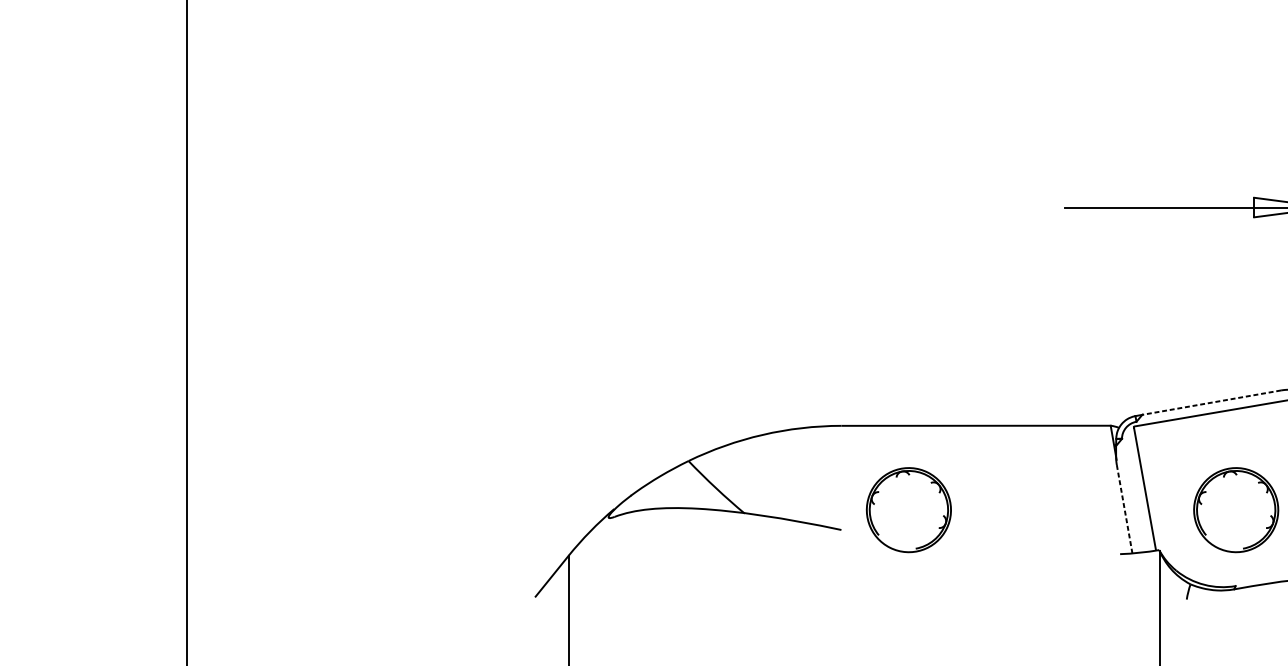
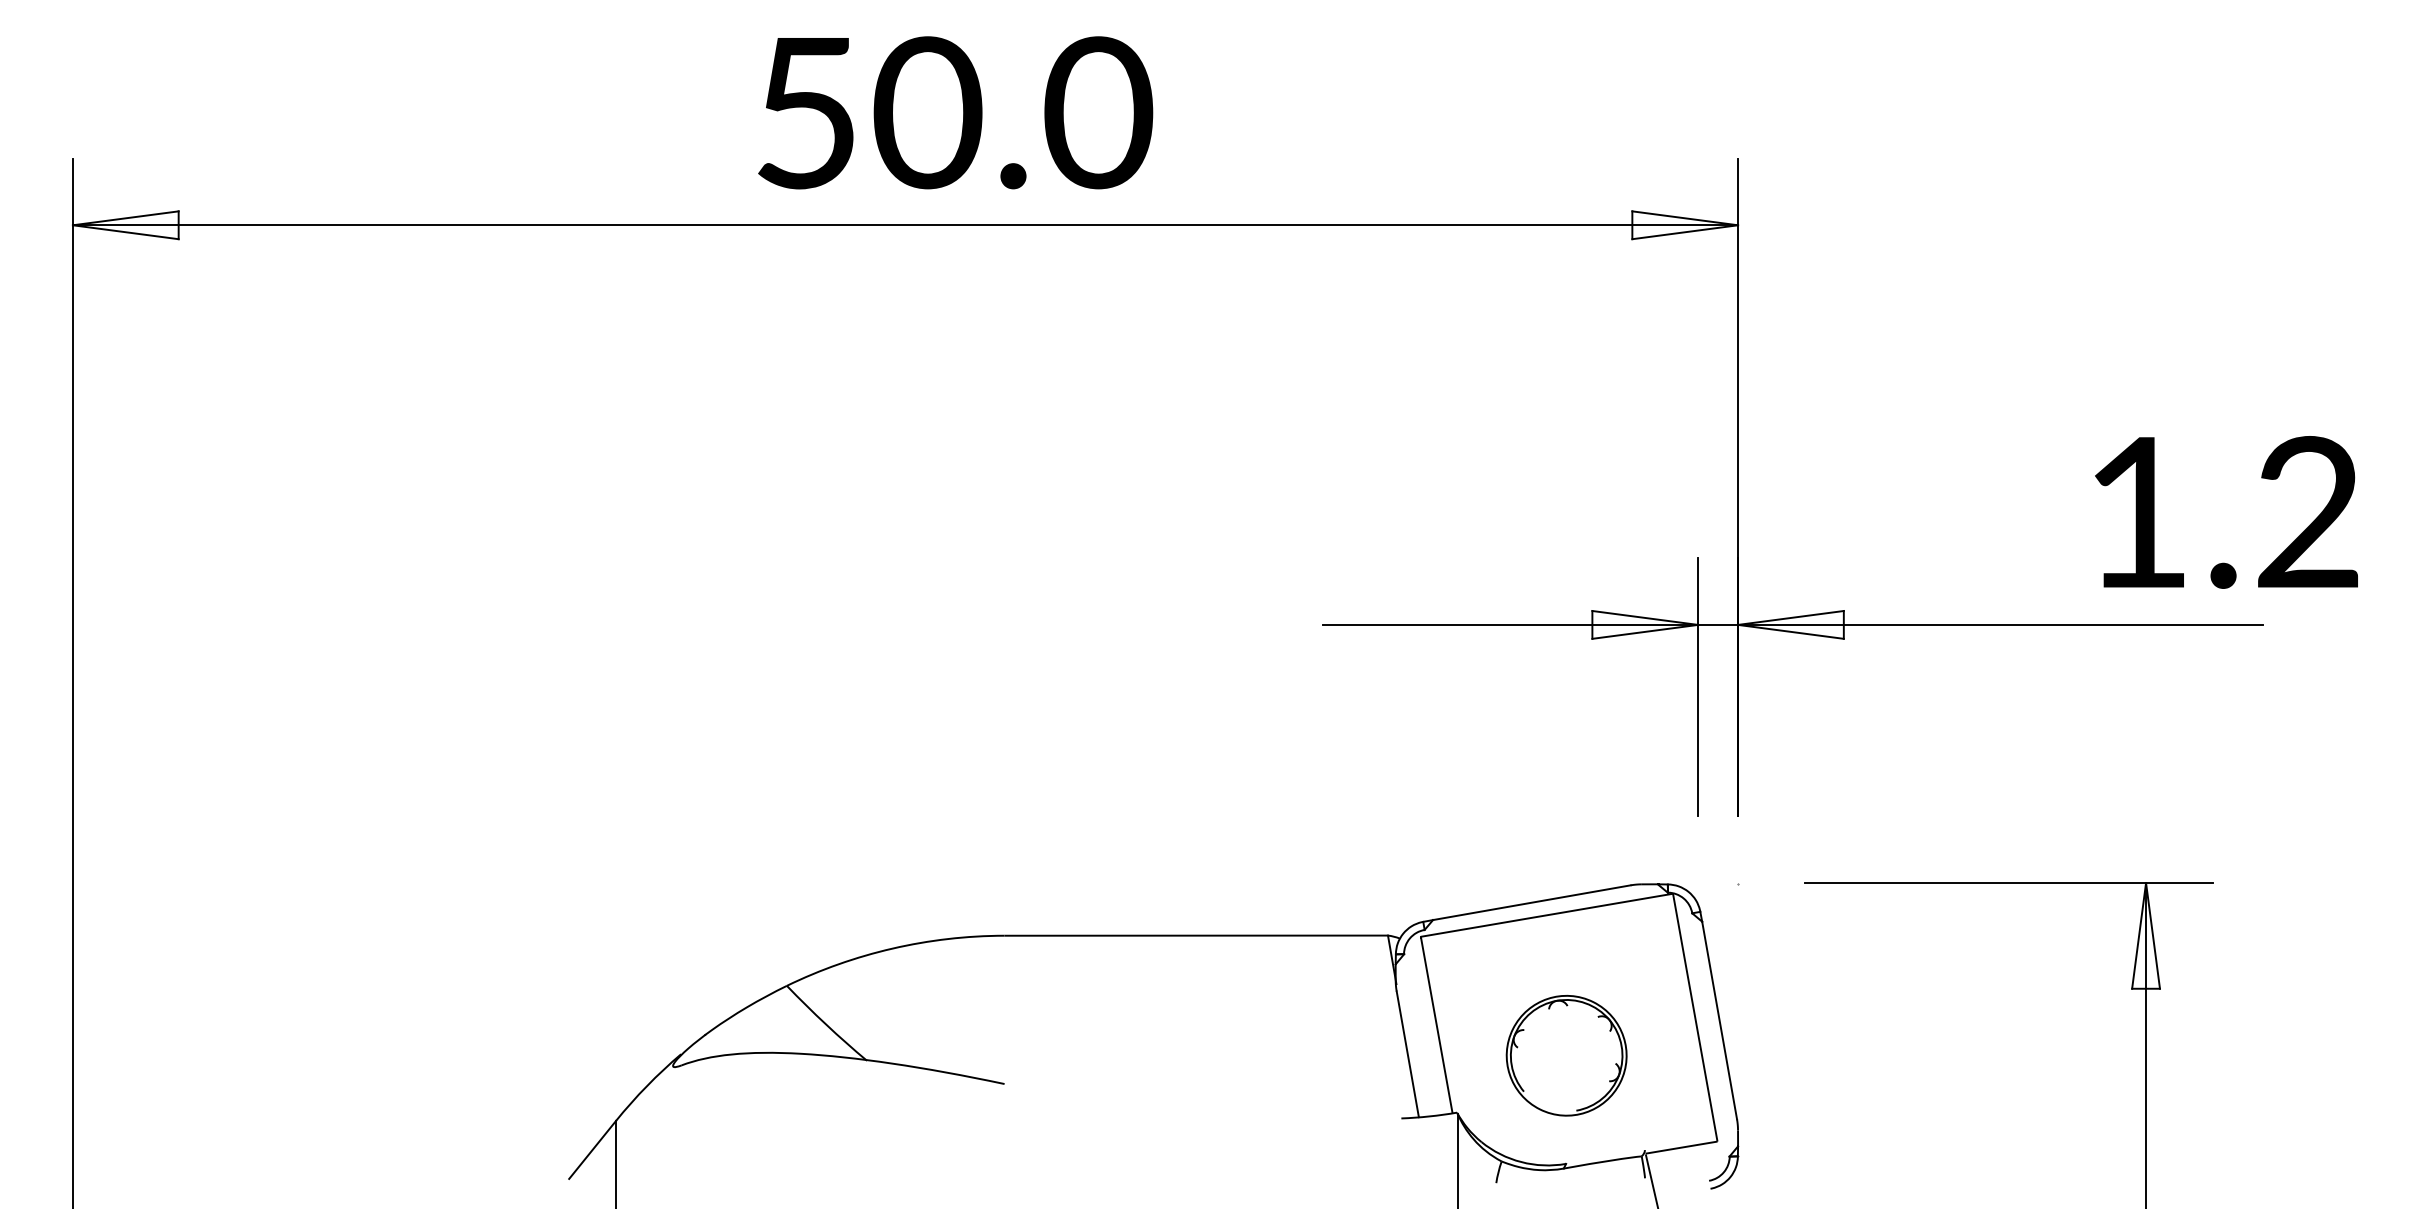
line: (1211, 402) -> (1531, 902), dashed -> solid
part: (908, 509) -> (1100, 1055), removed
line: (1124, 509) -> (1407, 1054), dashed -> solid

